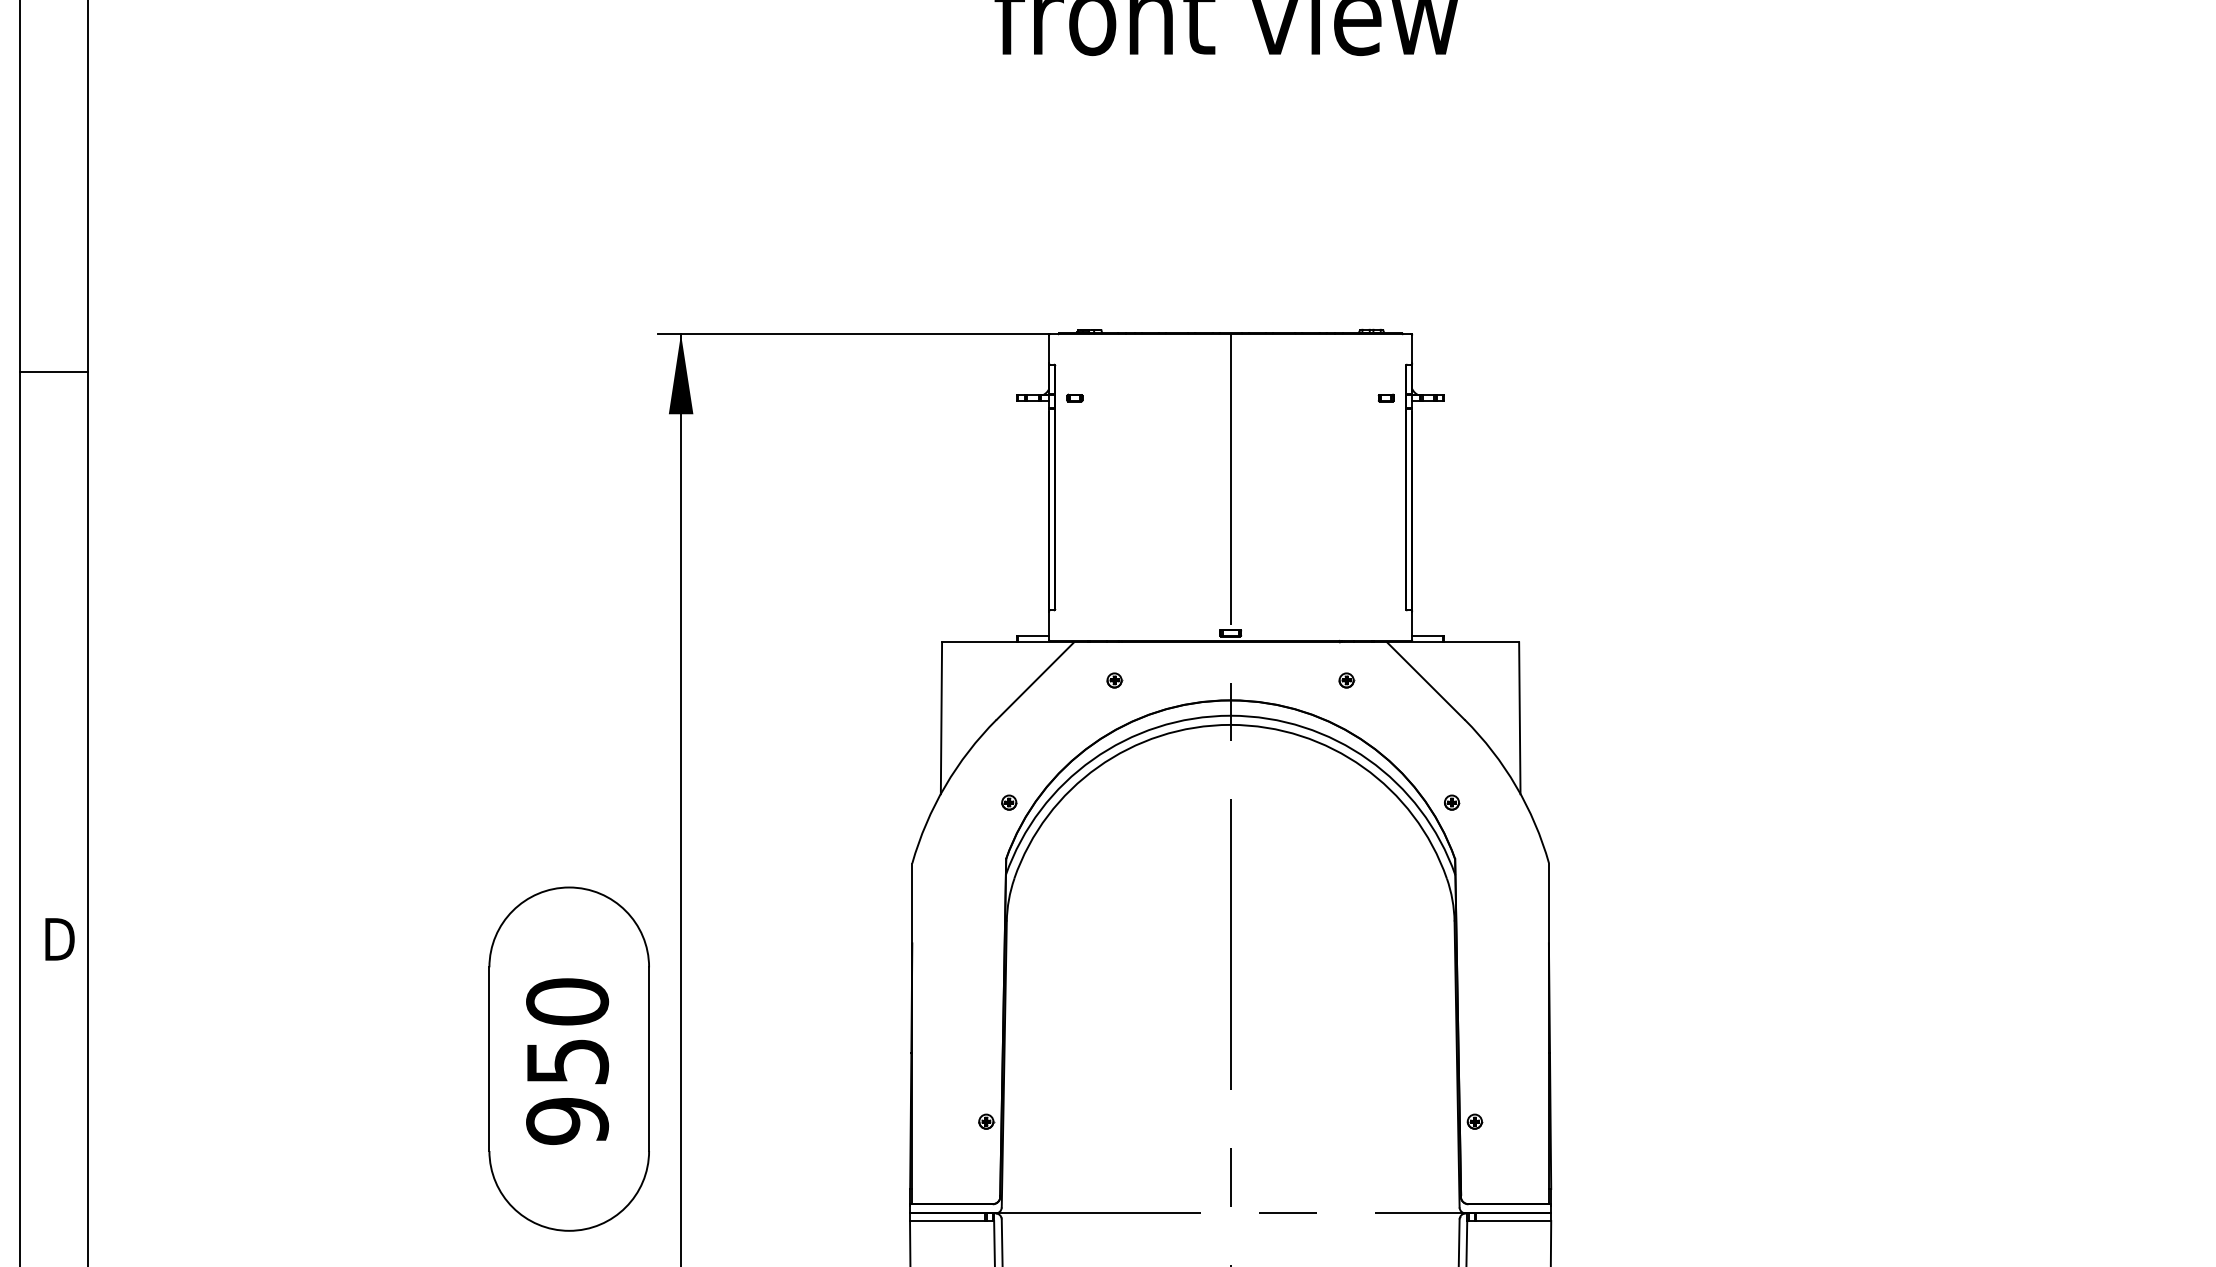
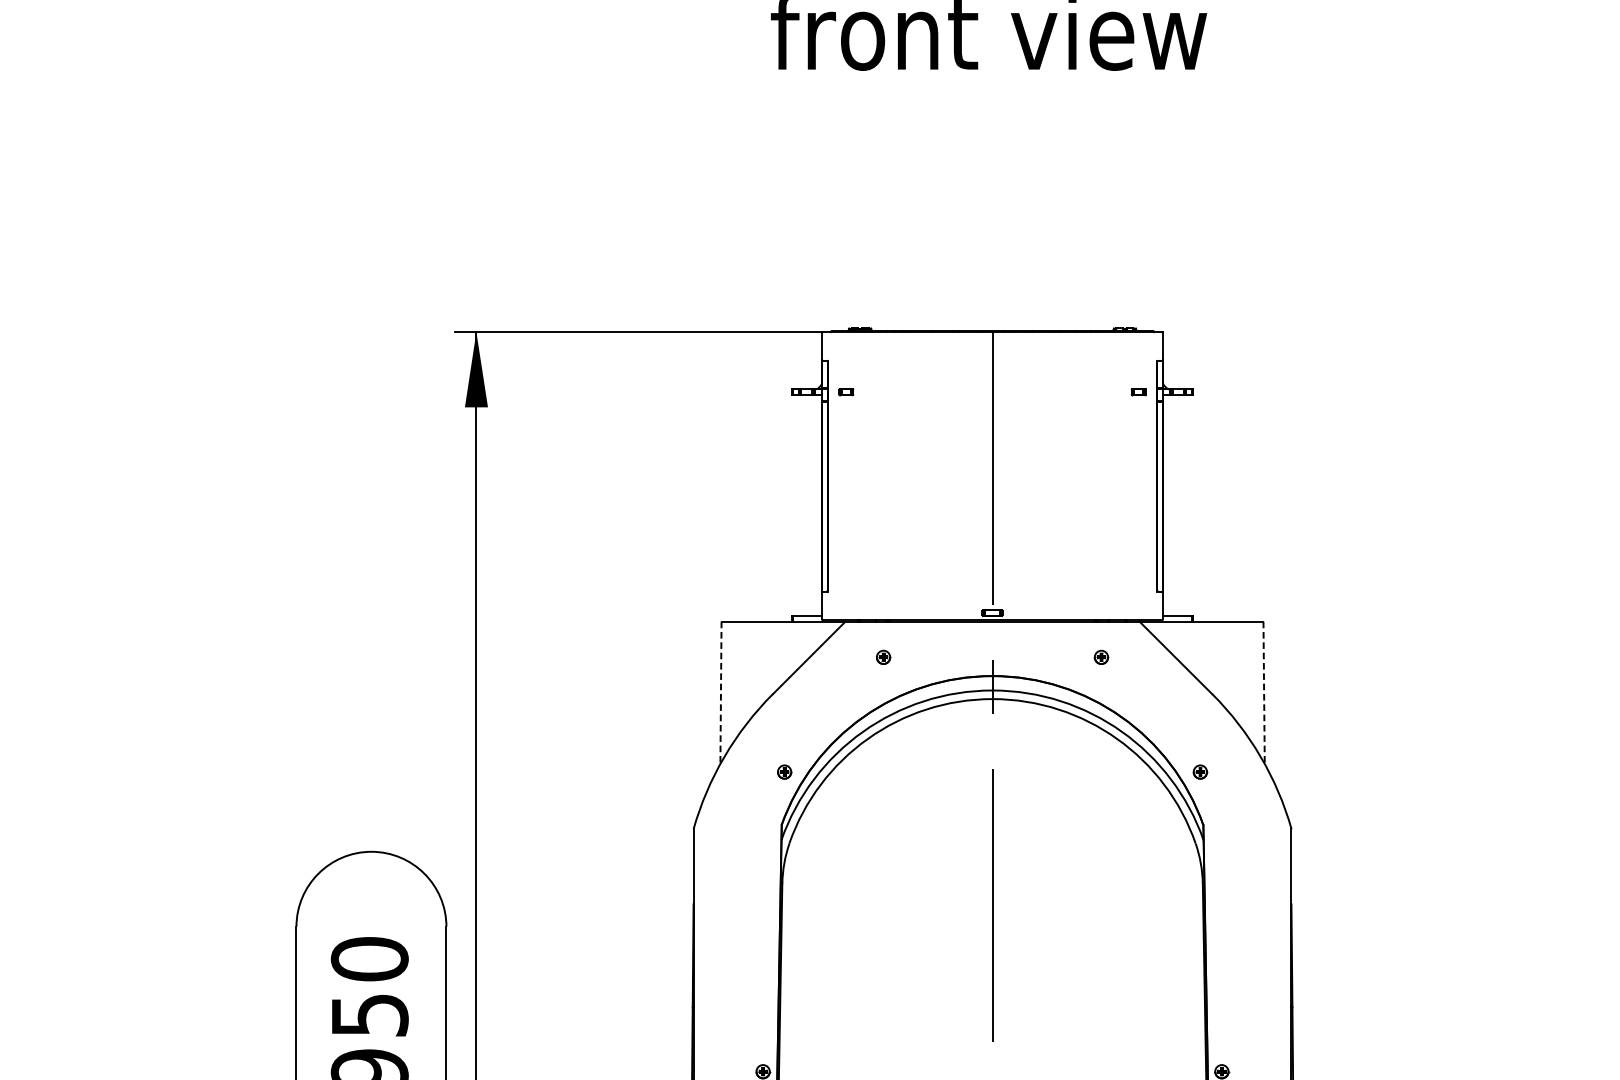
line: (941, 718) -> (721, 693), solid -> dashed
line: (1519, 718) -> (1263, 693), solid -> dashed

